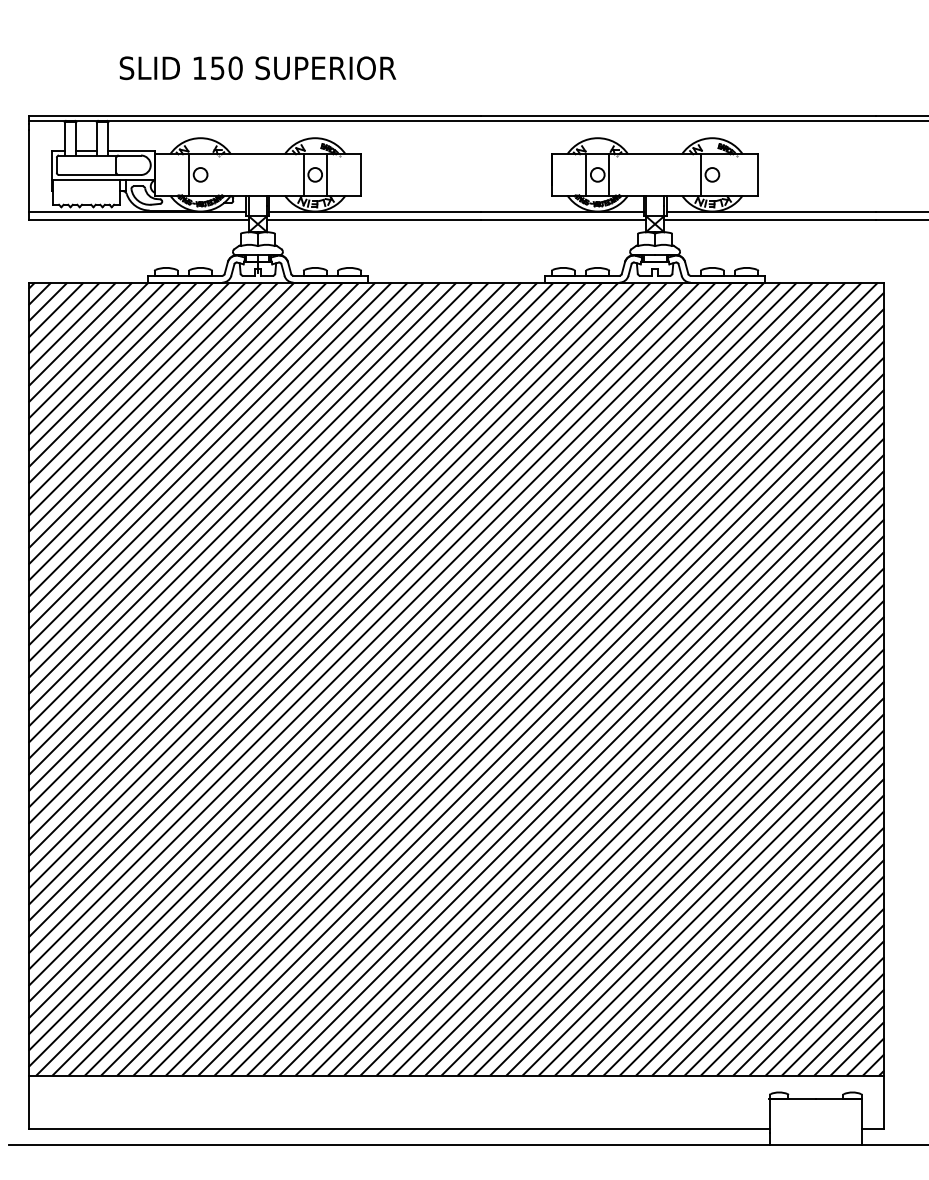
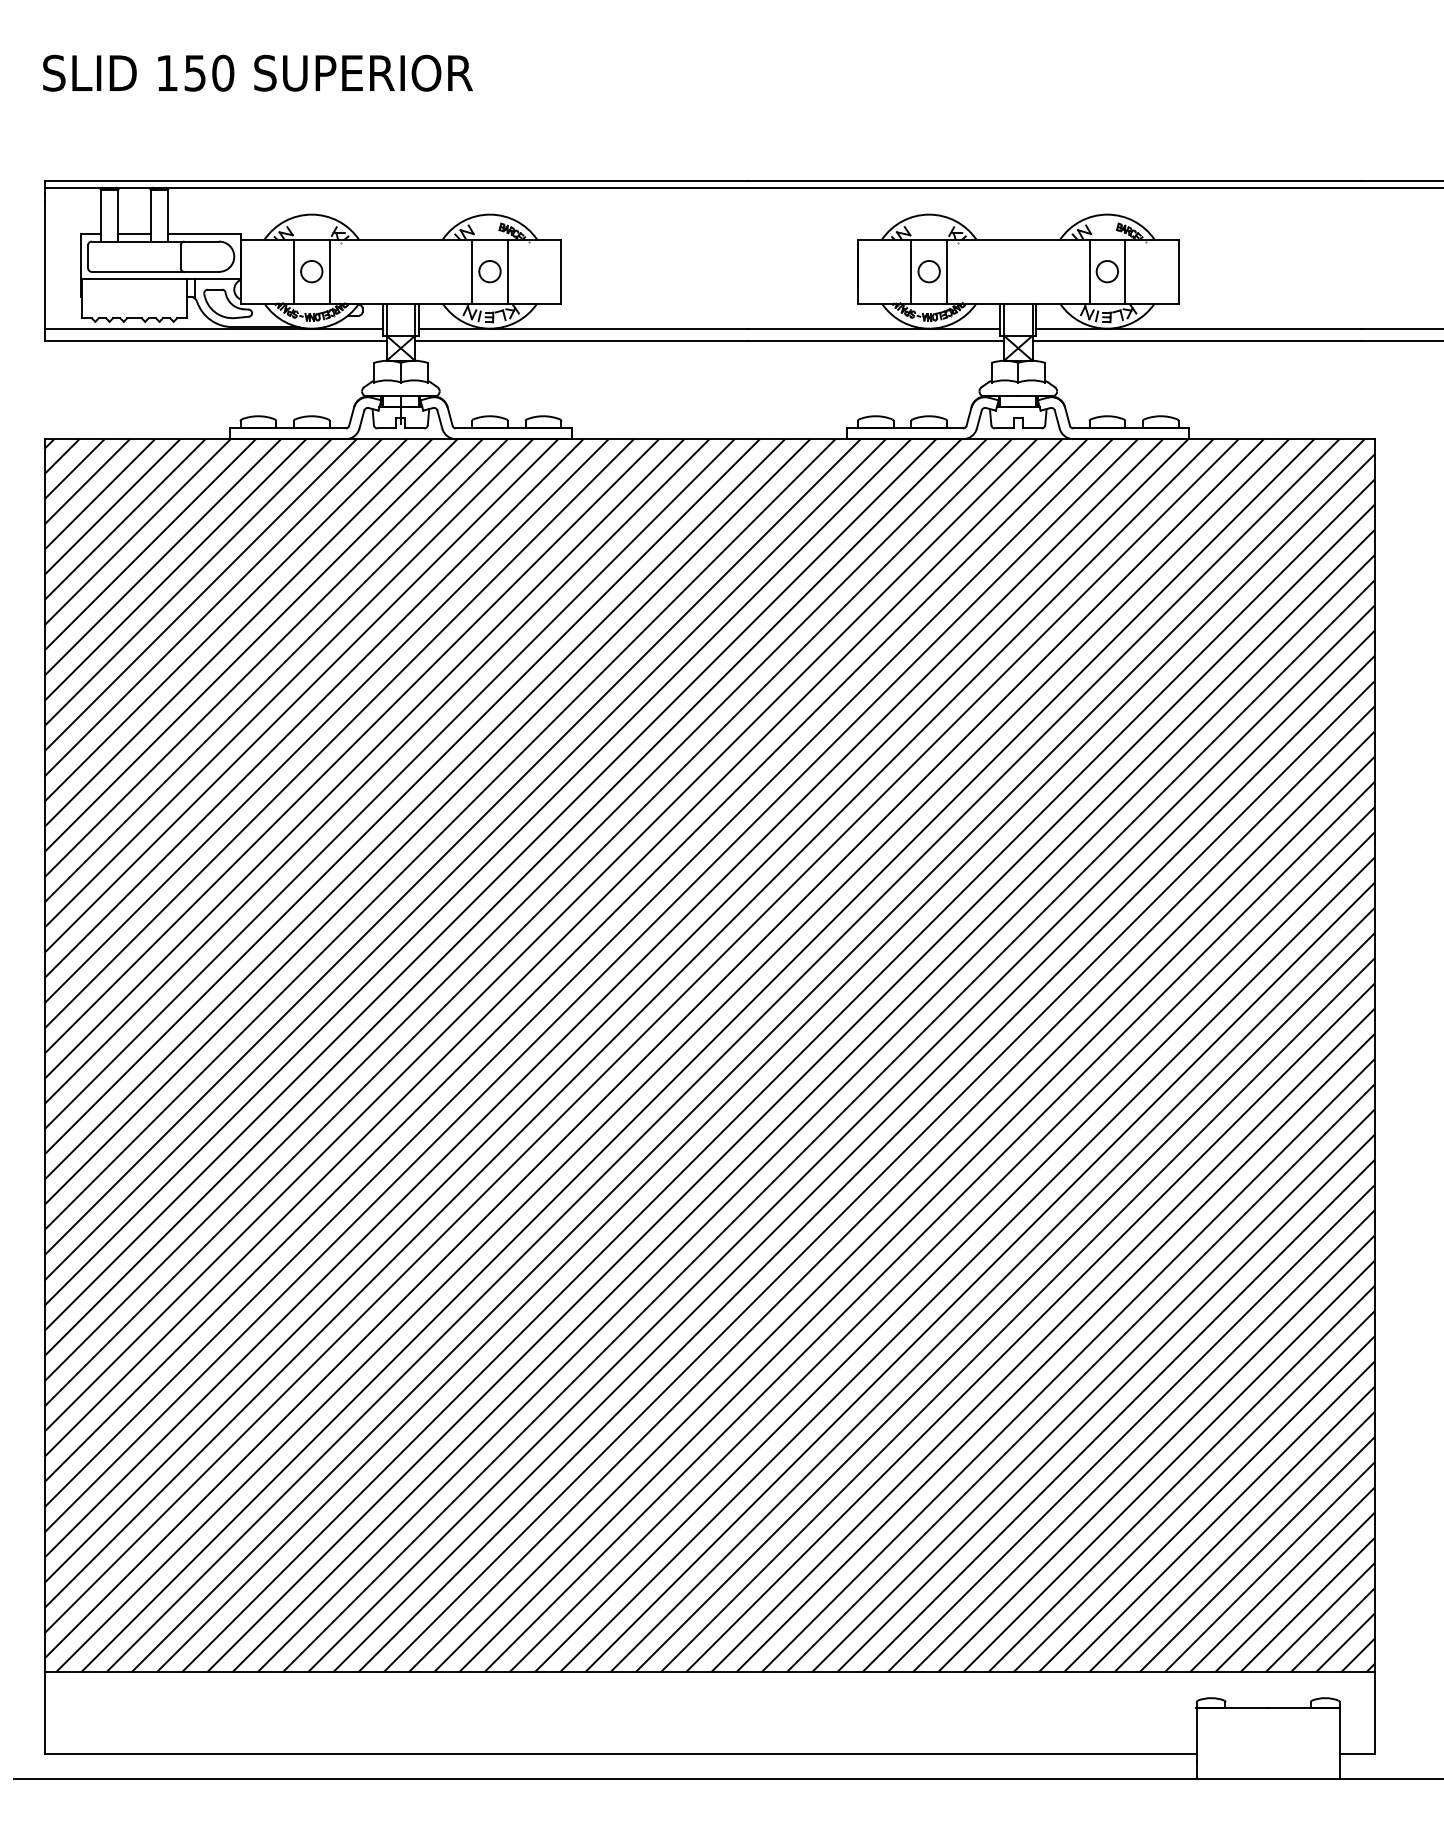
text: (257, 68) -> (257, 73), moved
line: (212, 174) -> (330, 271), added
line: (723, 174) -> (1124, 271), added

